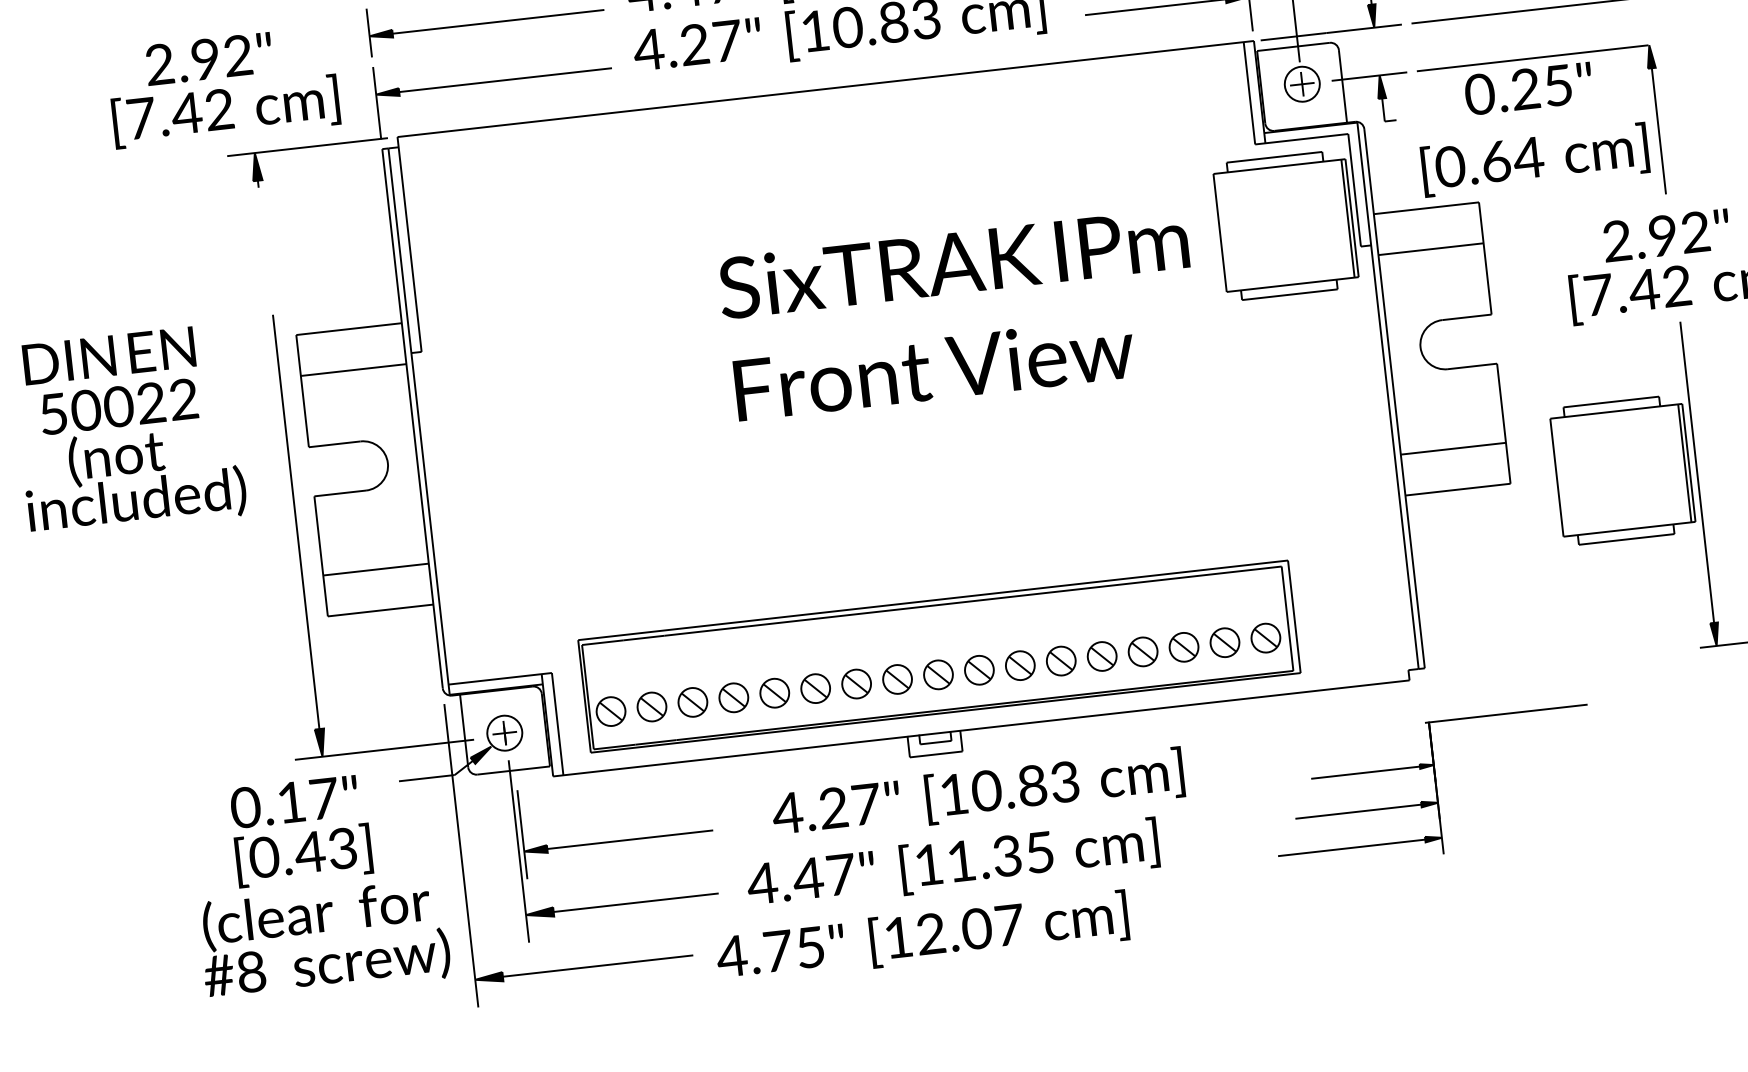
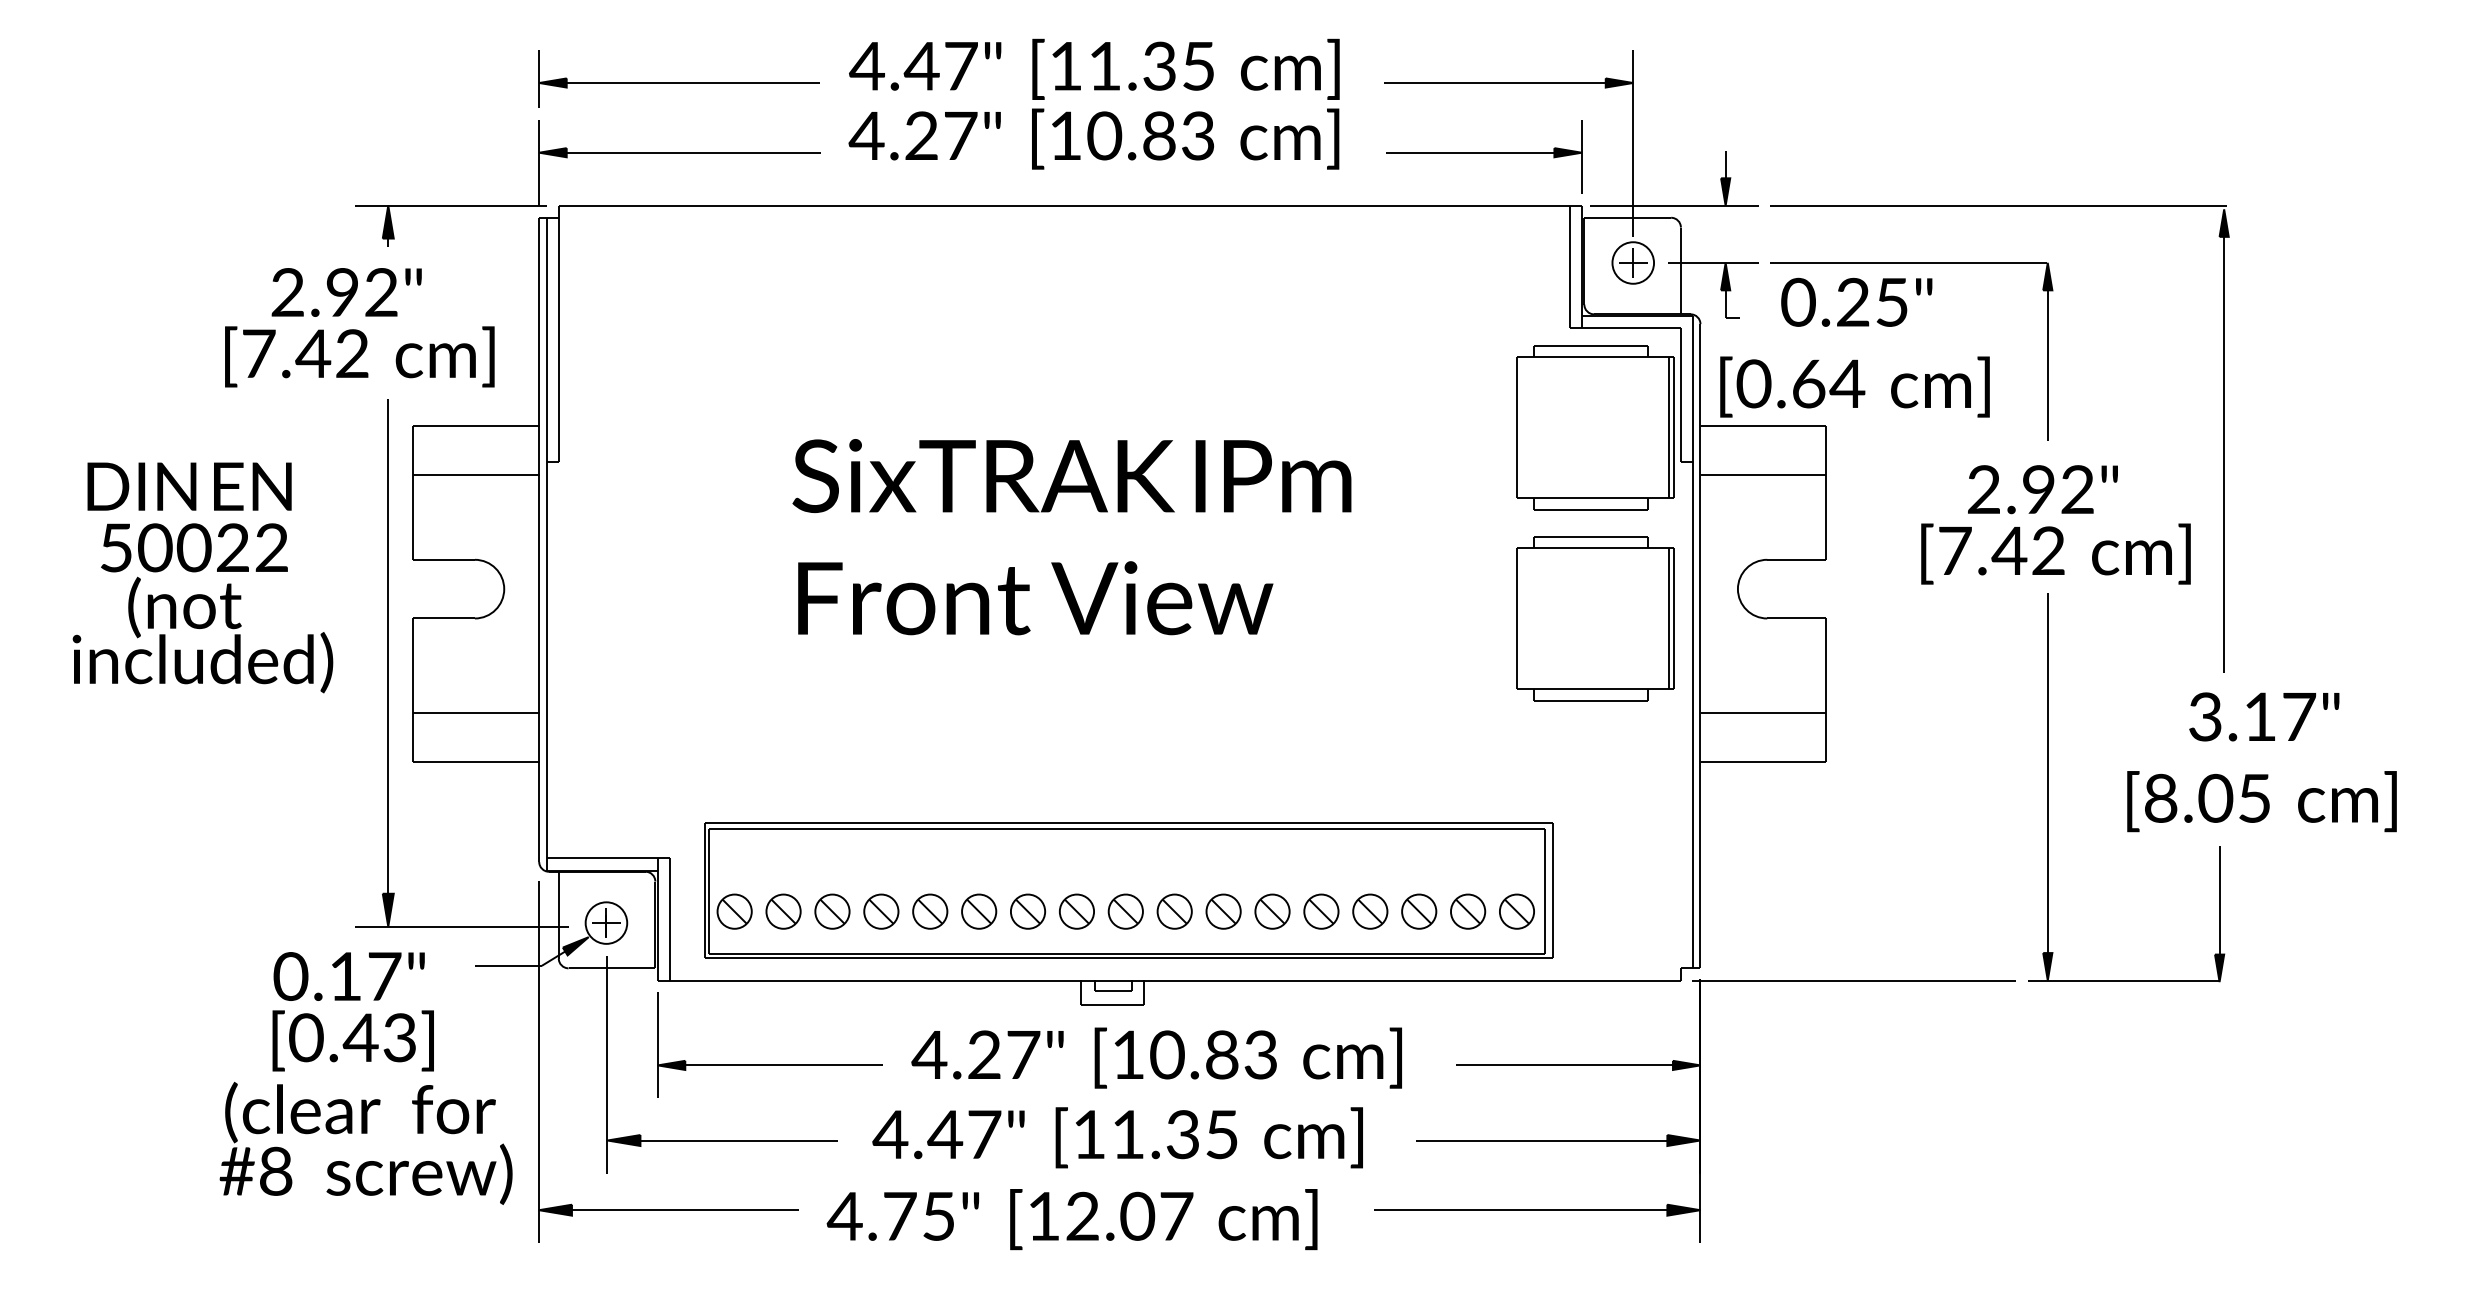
text: (223, 87) -> (359, 327), moved
text: (1531, 126) -> (1854, 347), moved
text: (958, 314) -> (1071, 537), moved
text: (128, 430) -> (202, 577), moved
part: (1622, 469) -> (1595, 618), moved
part: (1433, 787) -> (1694, 1110), size x1.67
part: (617, 840) -> (769, 1064), moved

